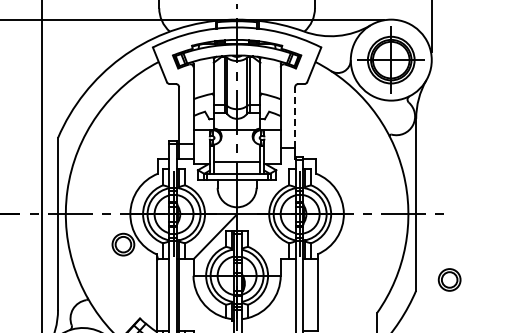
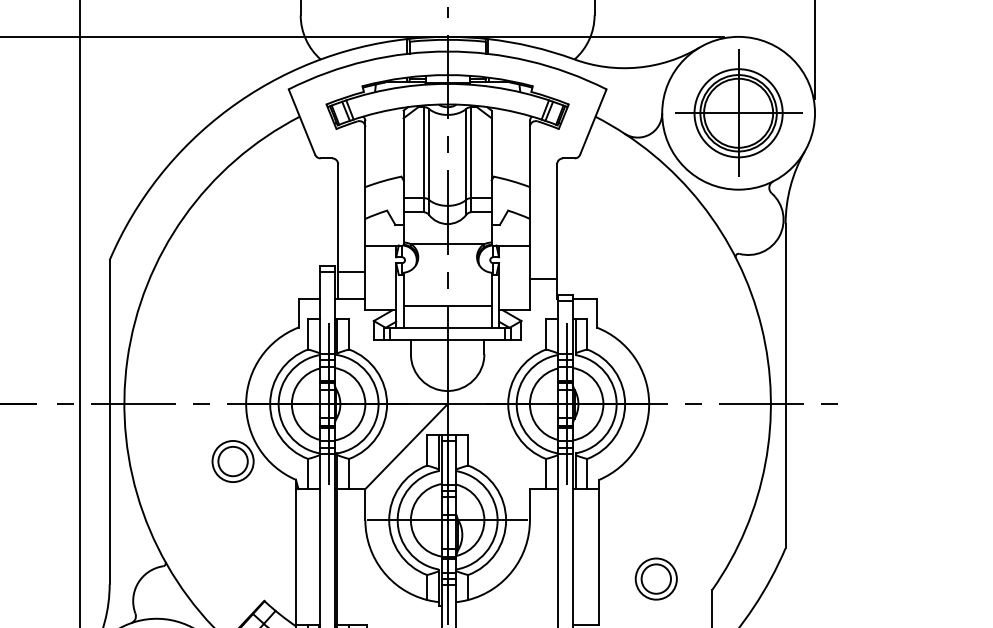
line: (295, 117) -> (557, 221), dashed -> solid
part: (449, 279) -> (655, 578), moved

